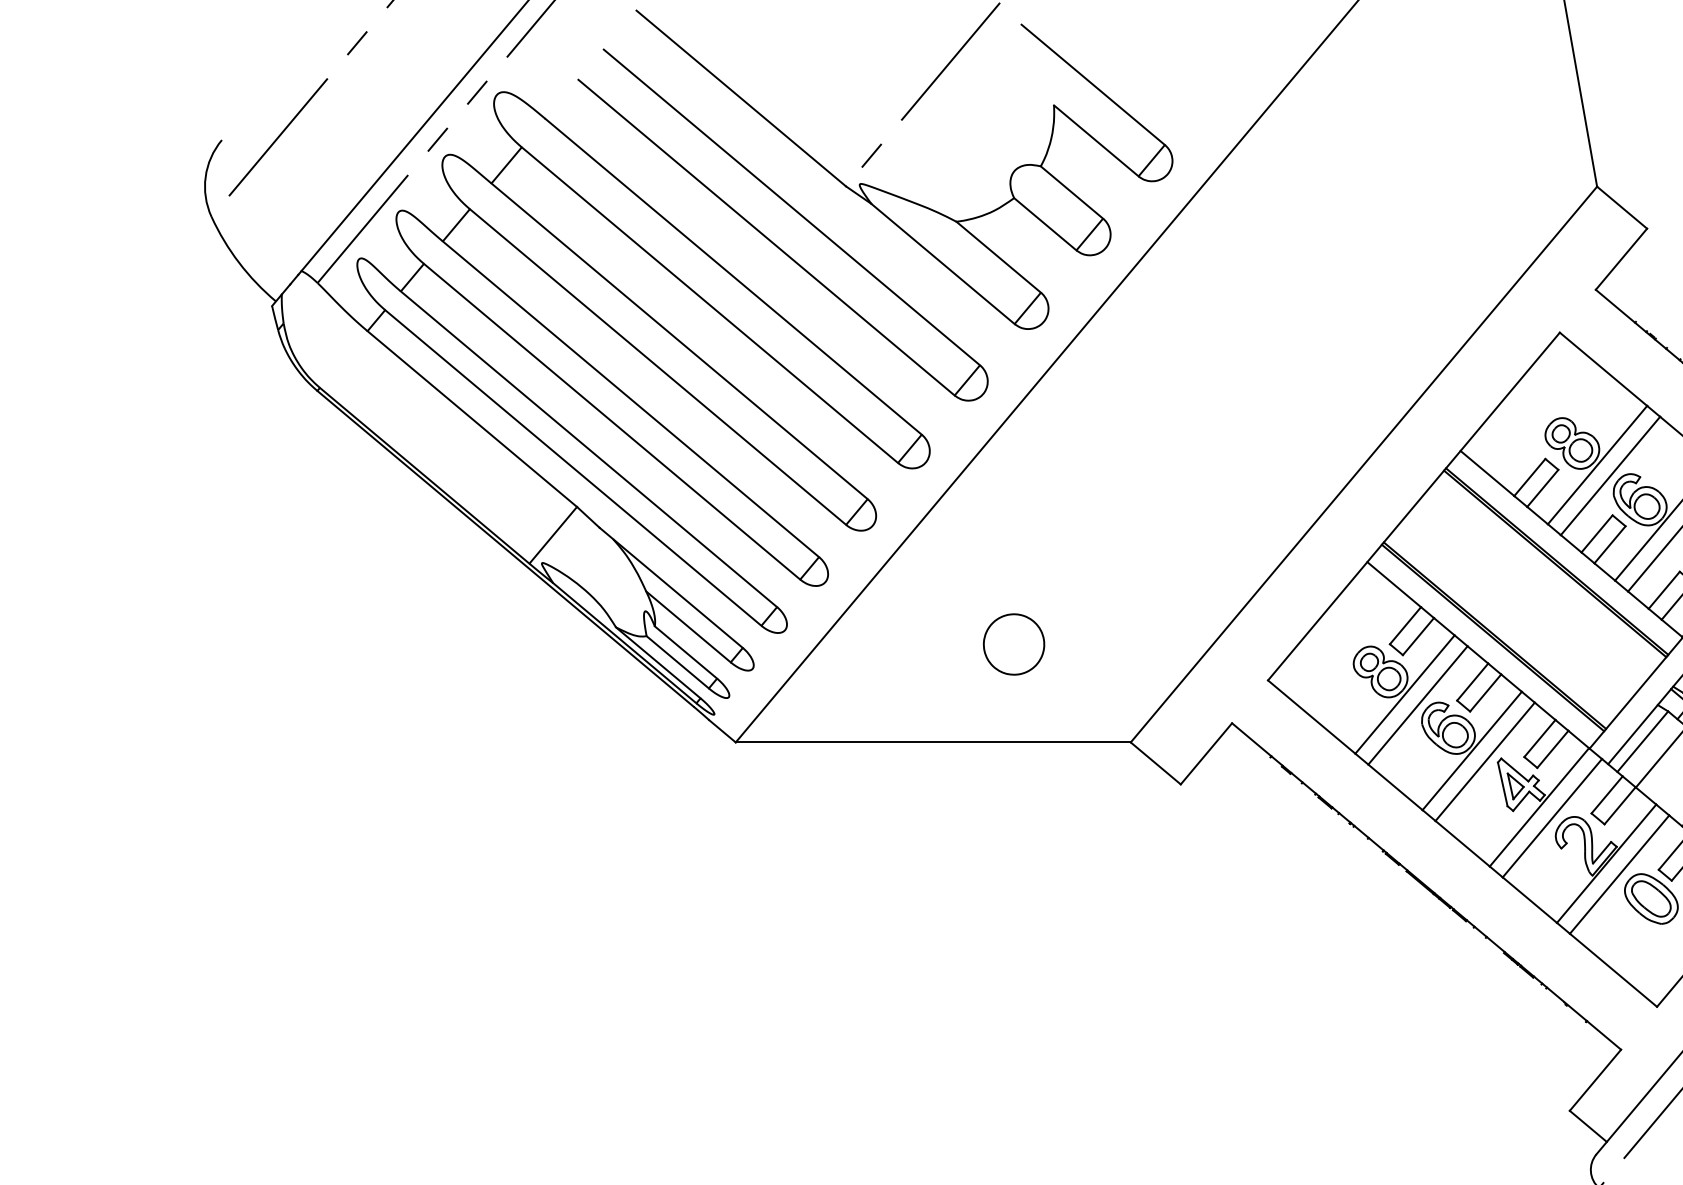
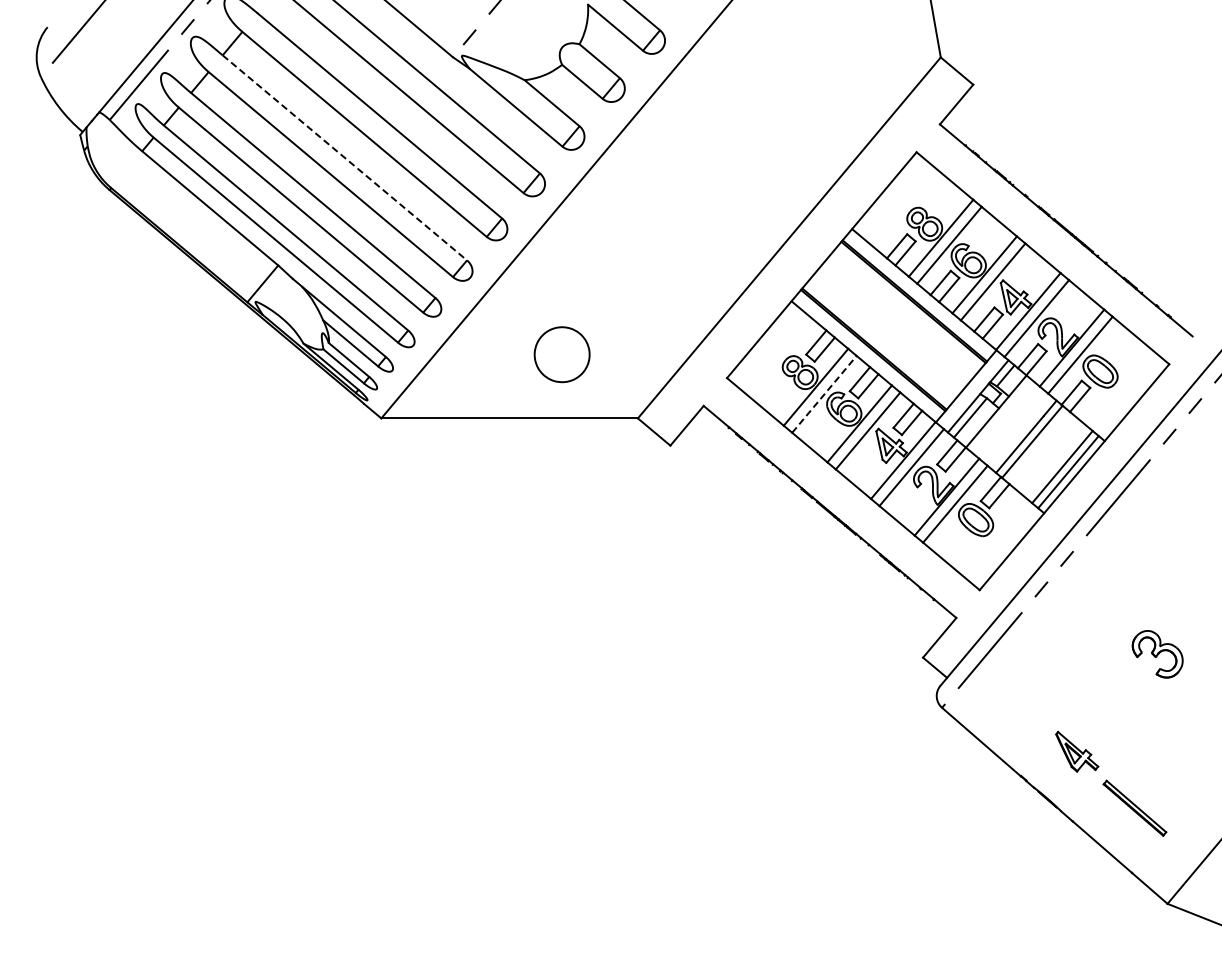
line: (680, 342) -> (345, 158), solid -> dashed
part: (1013, 644) -> (561, 354), size x1.4
line: (1418, 704) -> (824, 393), solid -> dashed

